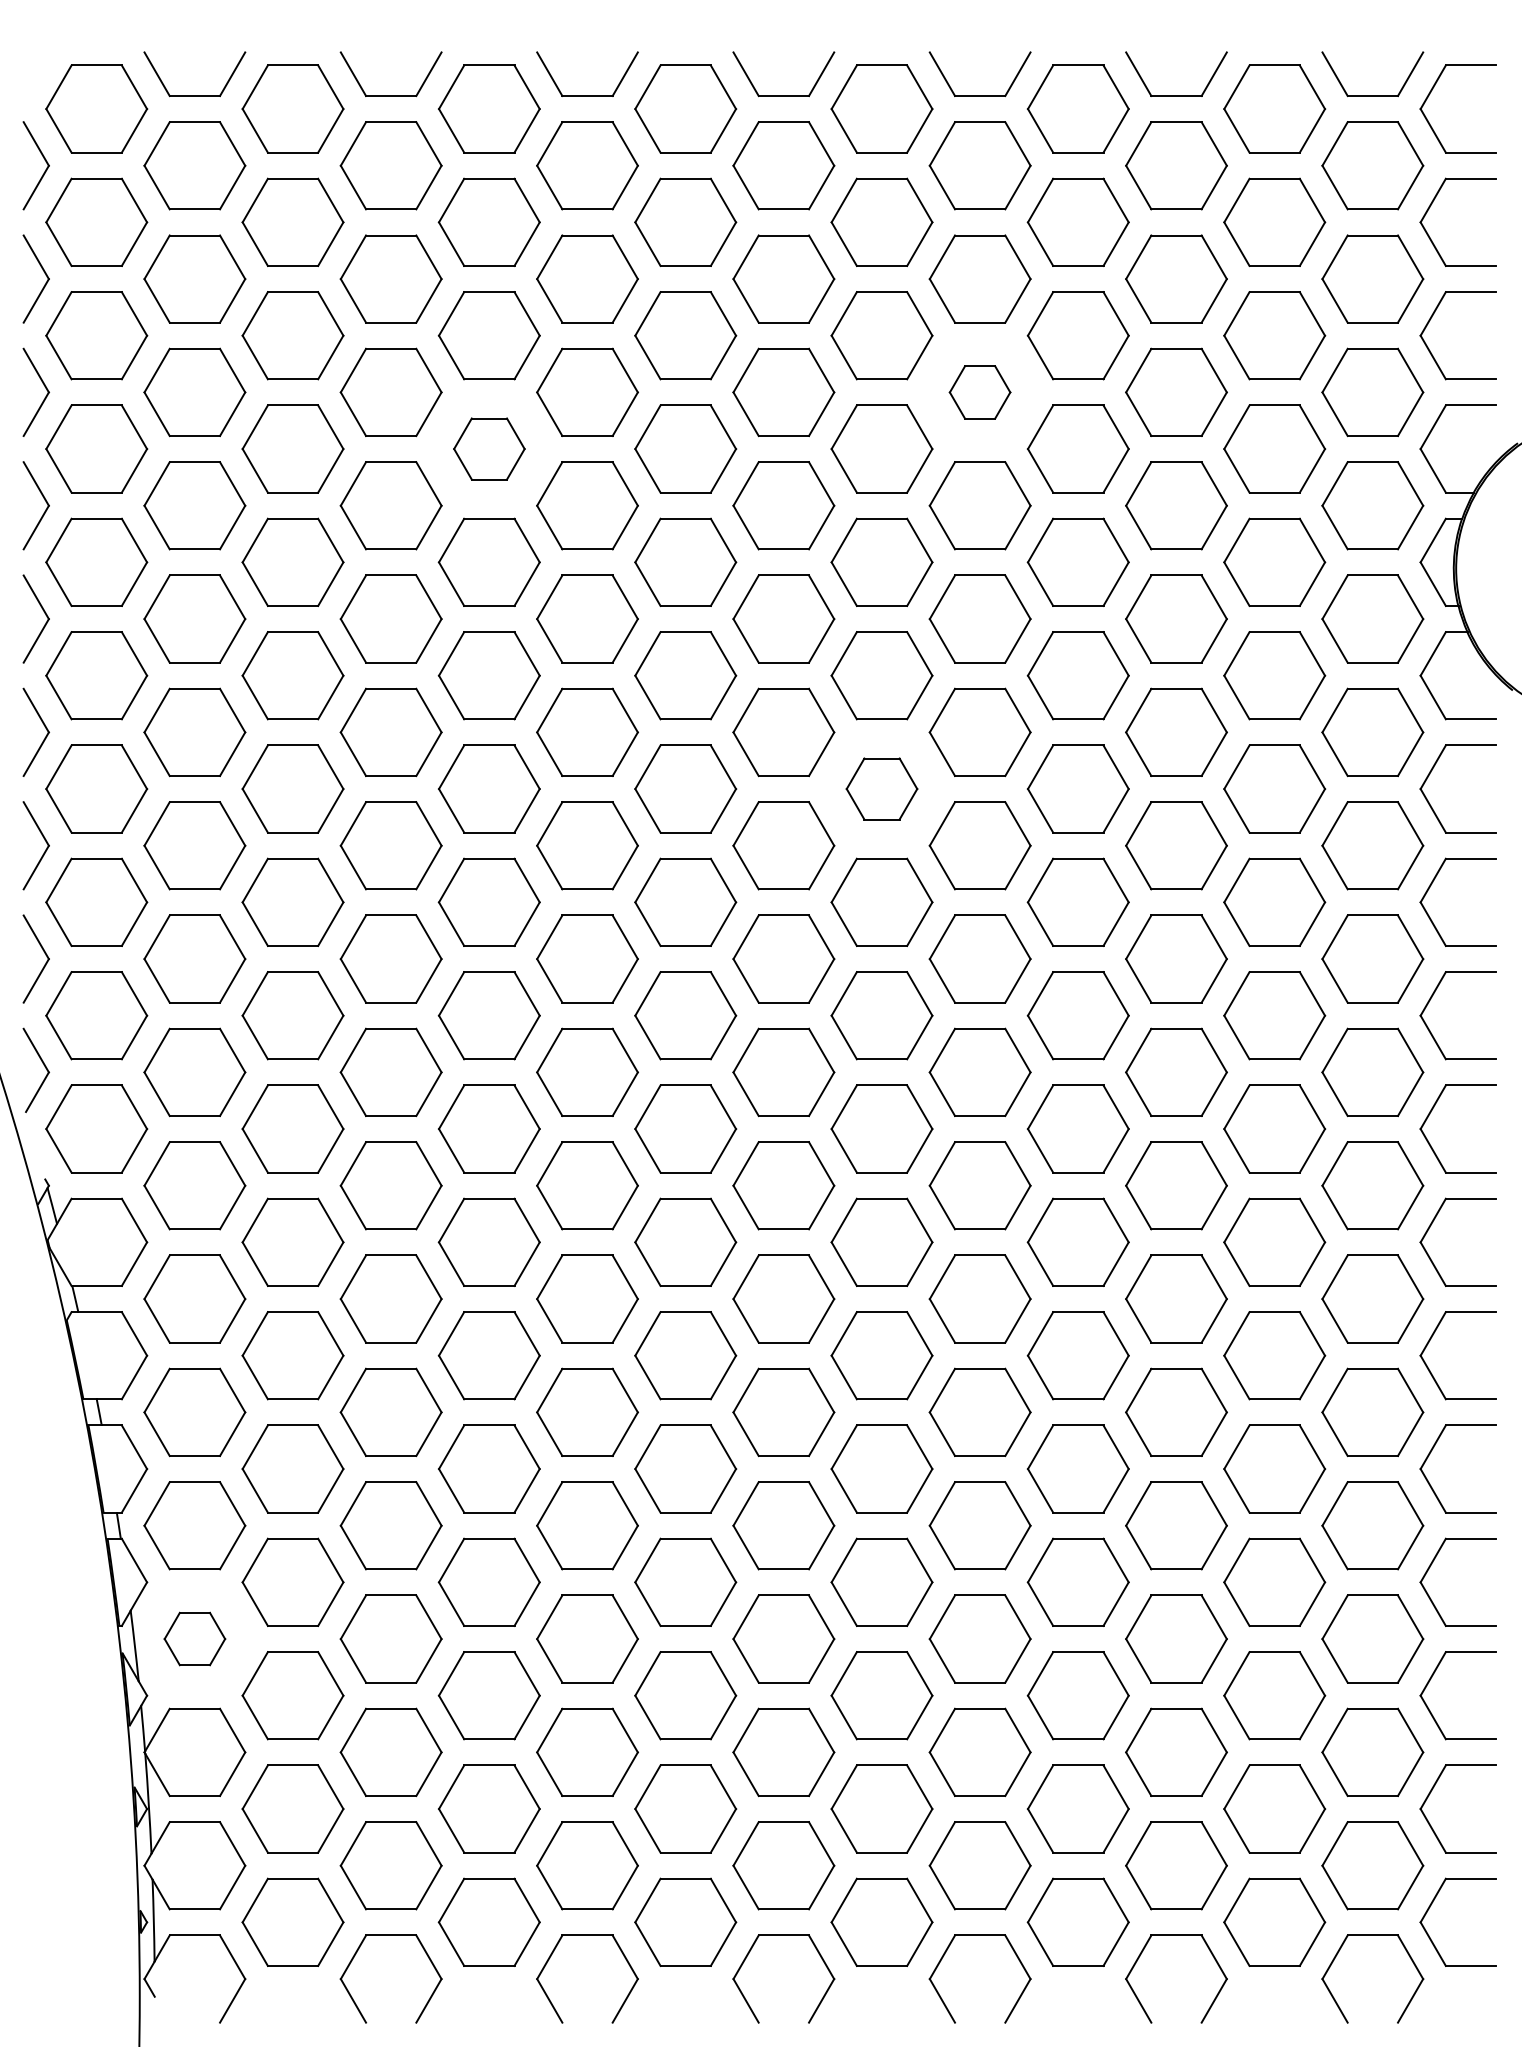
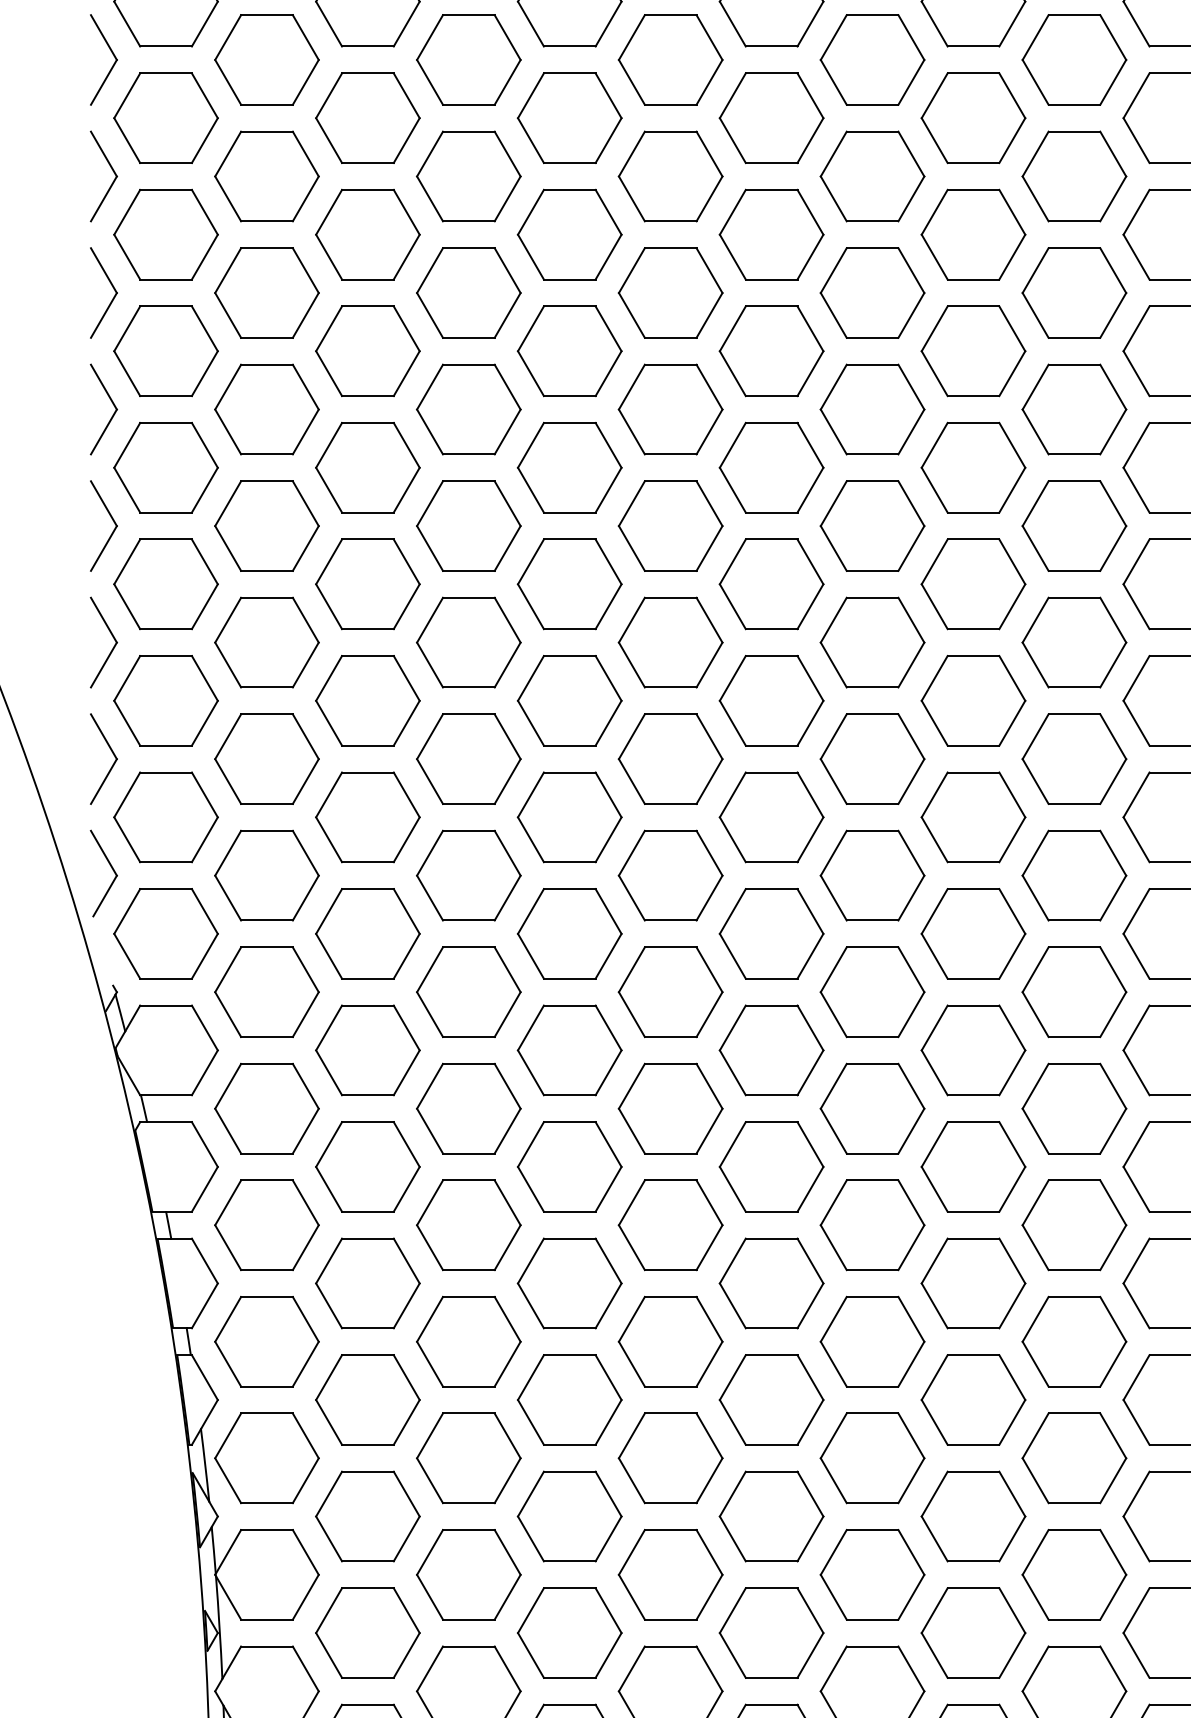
part: (979, 392) -> (1073, 176), size x1.67
part: (489, 448) -> (569, 234), size x1.43
part: (881, 788) -> (972, 583), size x1.43
part: (194, 1638) -> (266, 1457), size x1.67

